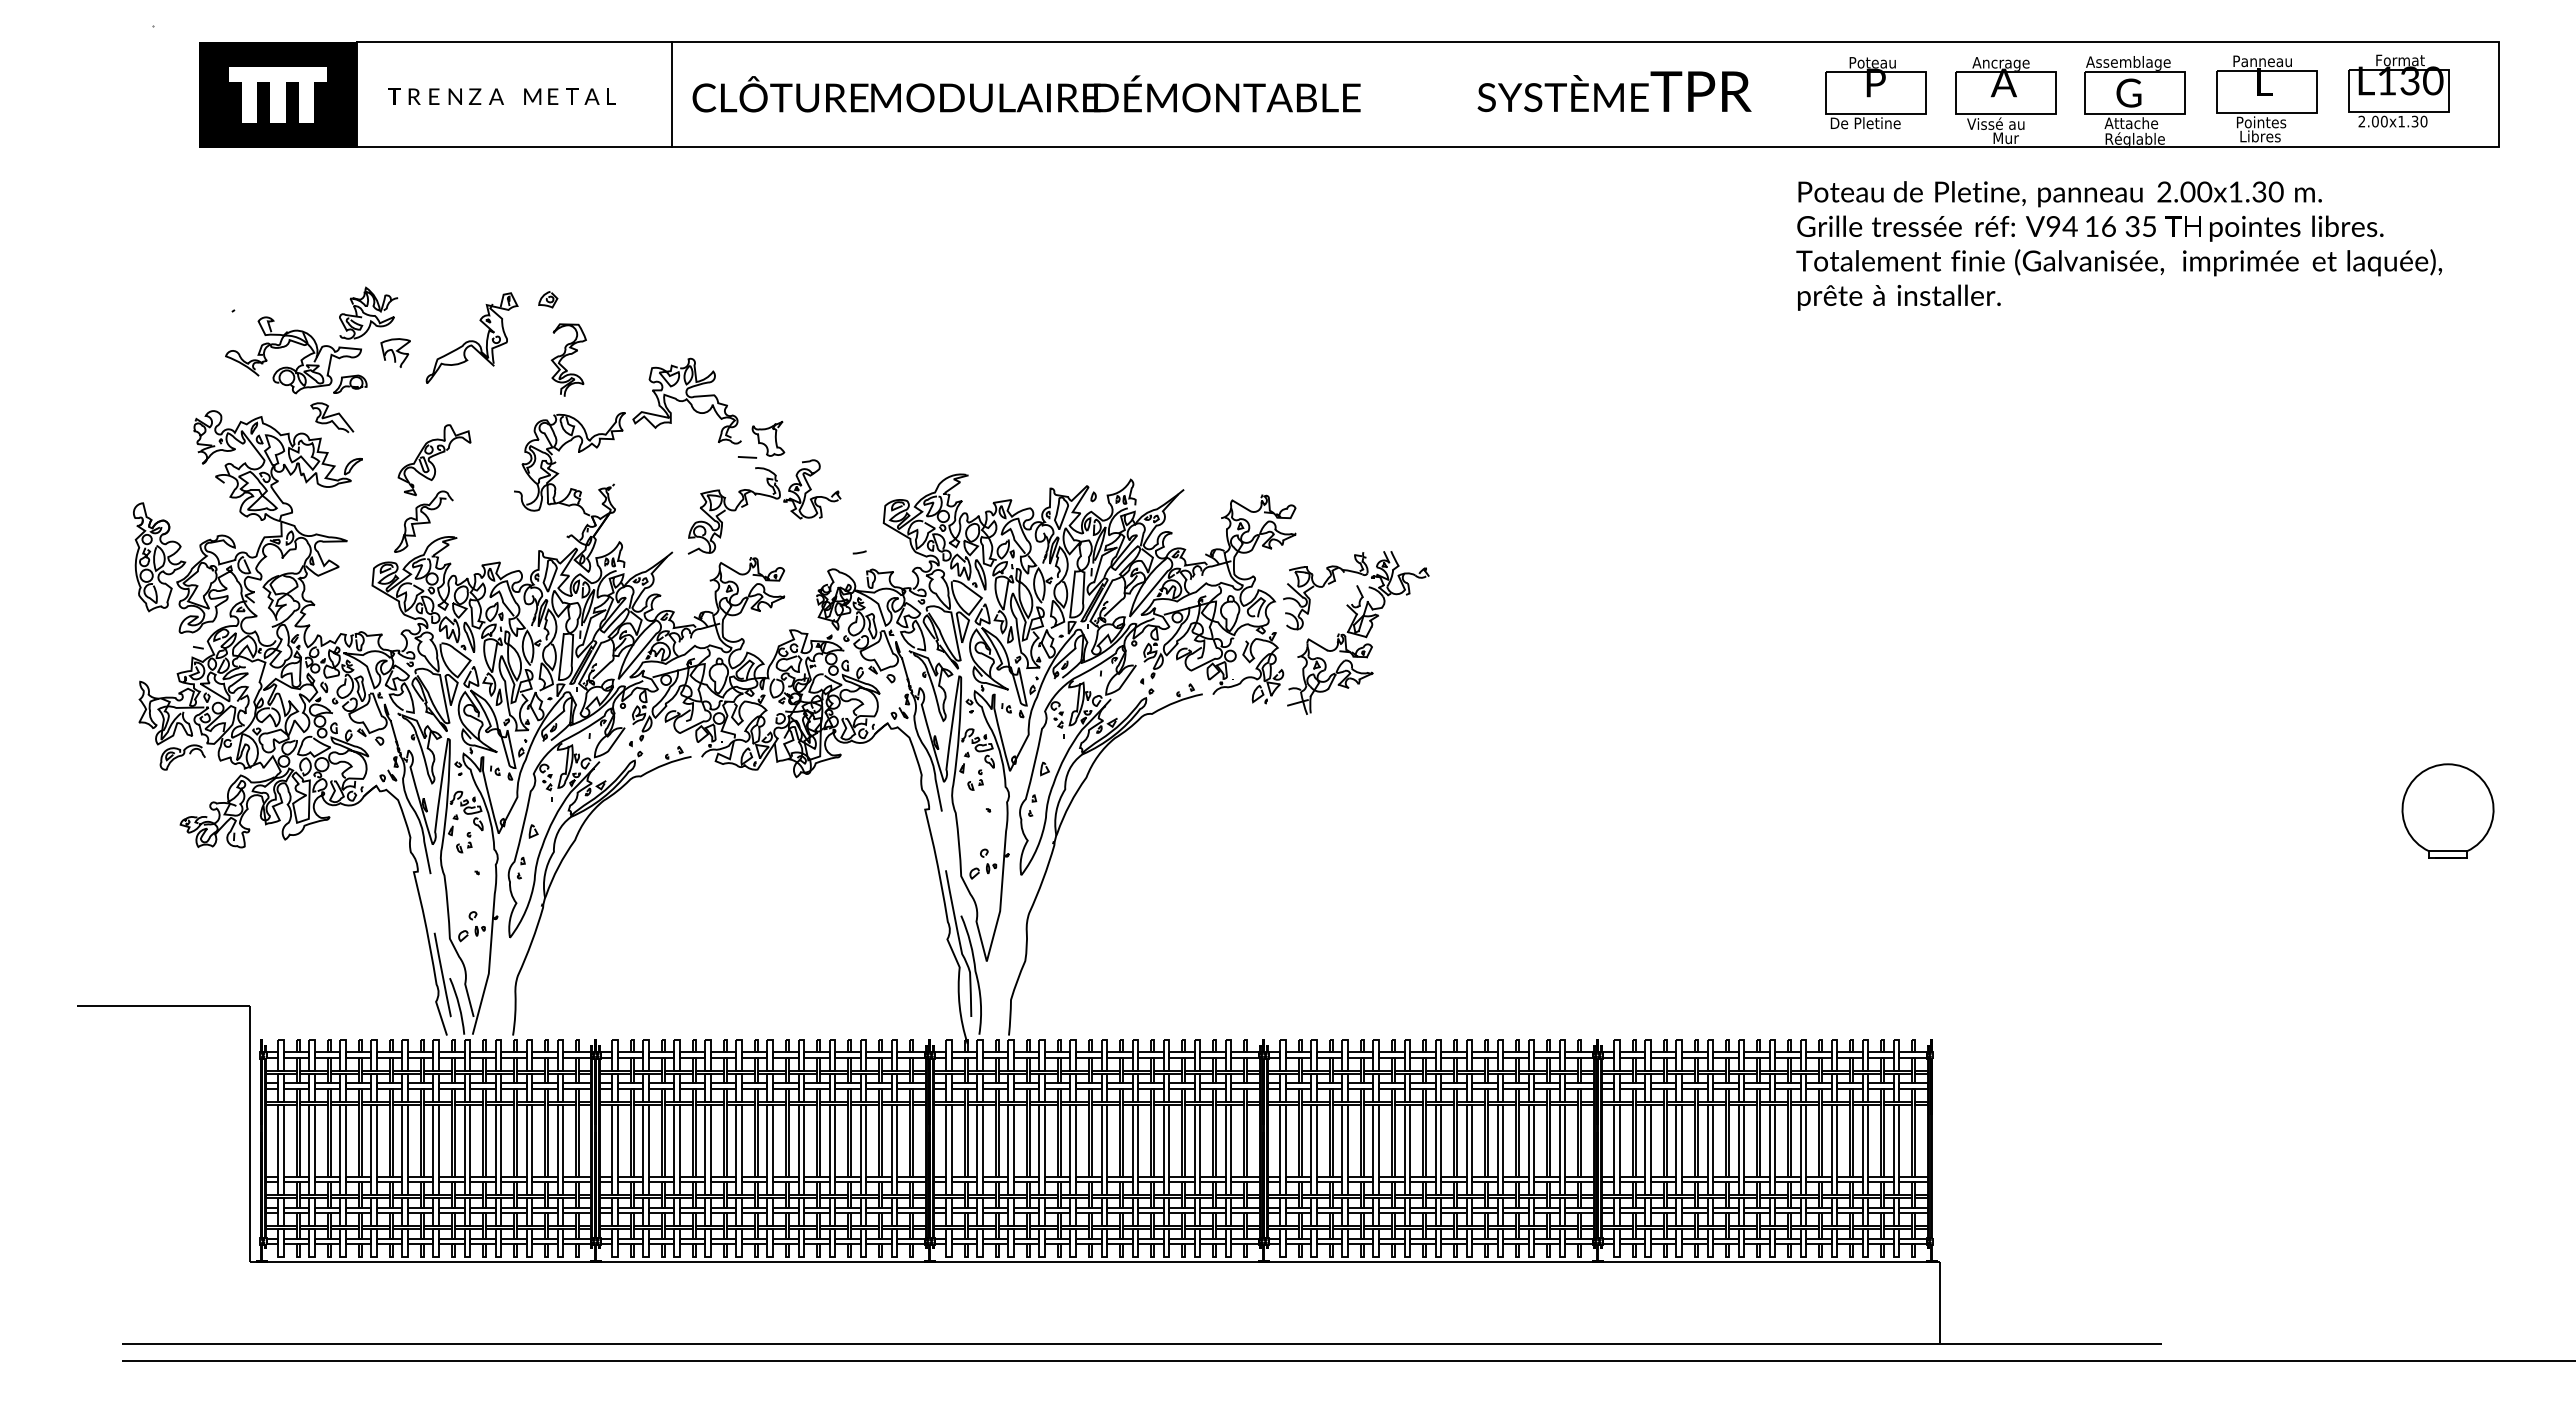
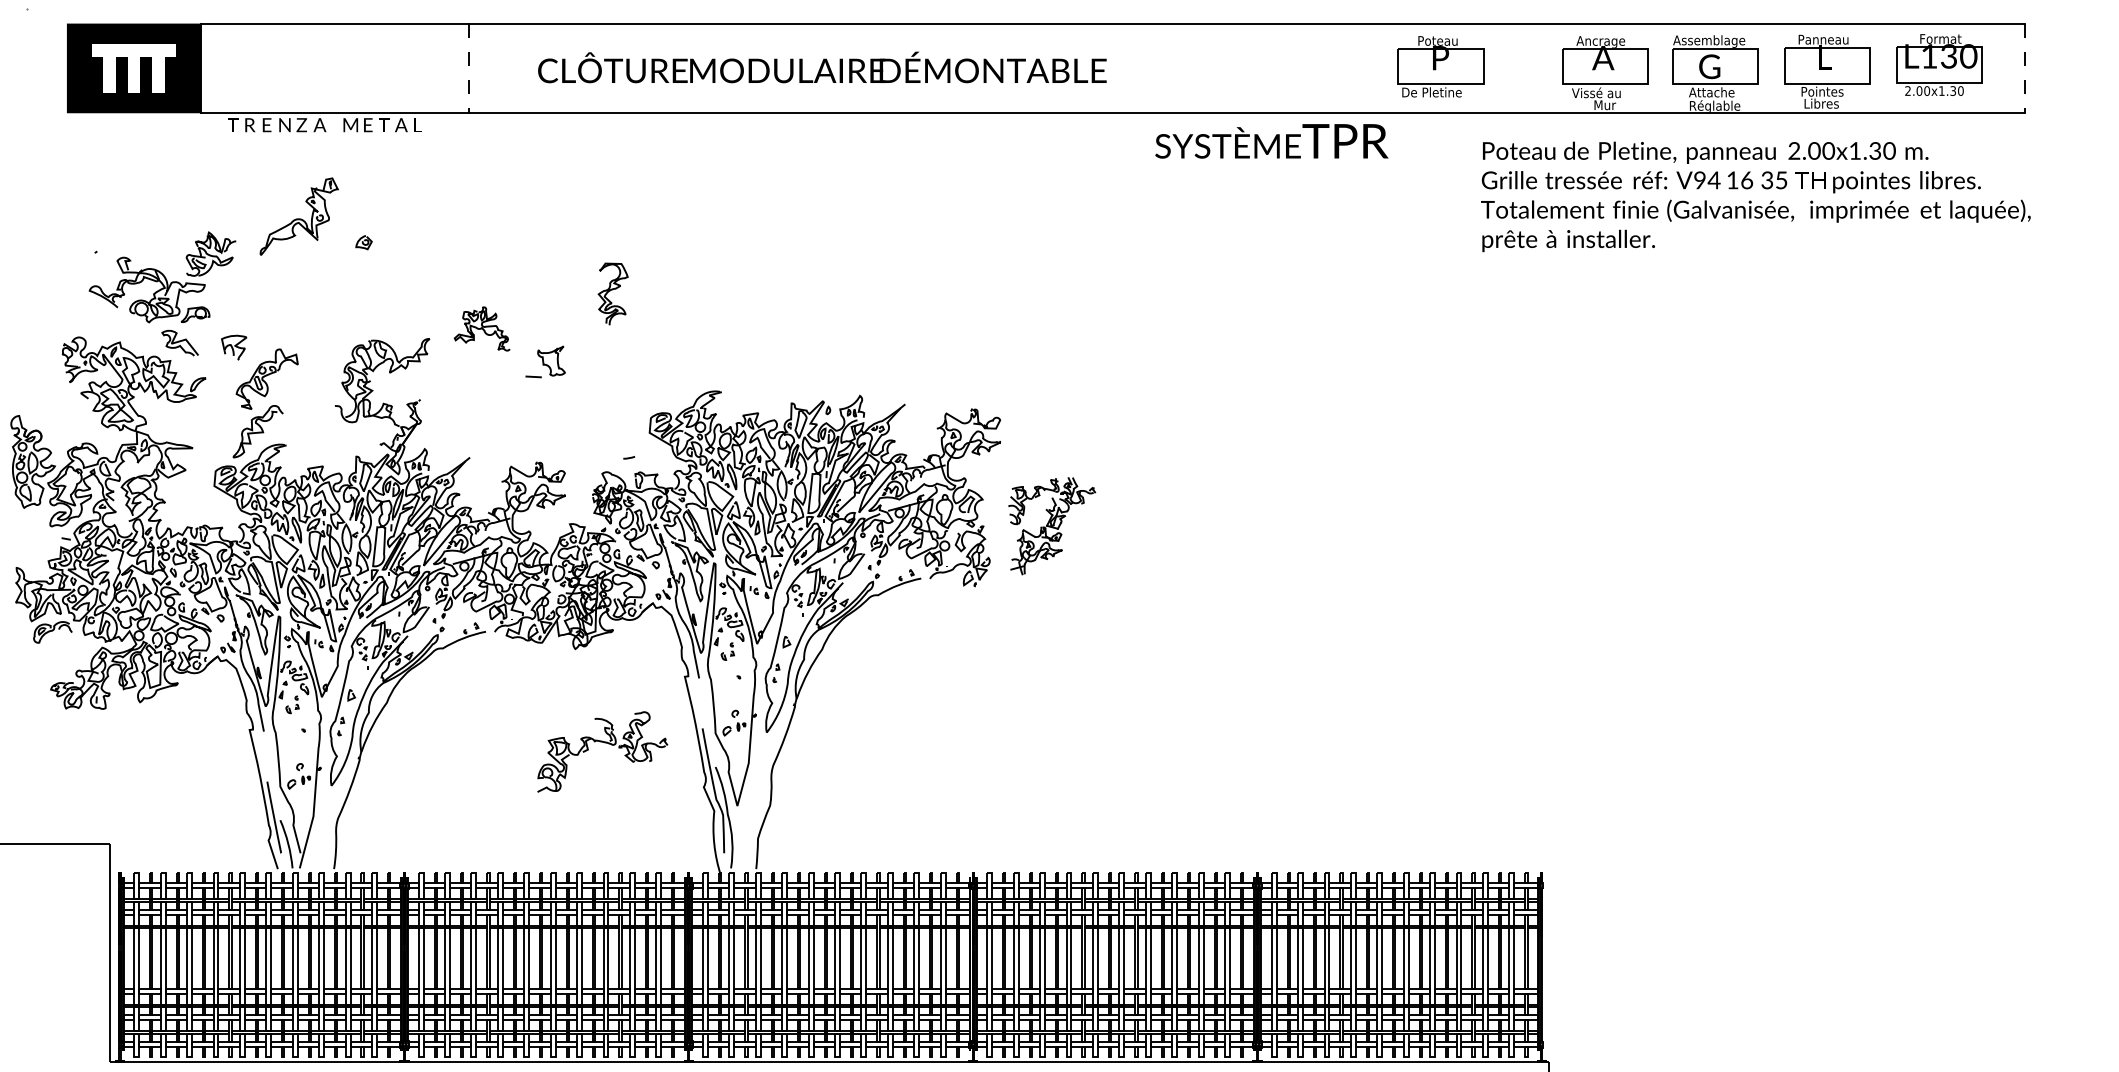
text: (1614, 91) -> (1271, 141), moved
text: (1026, 93) -> (822, 67), moved
part: (1875, 93) -> (1440, 67), moved
line: (671, 95) -> (468, 68), solid -> dashed
line: (2498, 95) -> (2024, 68), solid -> dashed
text: (501, 96) -> (324, 125), moved
text: (2118, 245) -> (1755, 196), moved
part: (471, 337) -> (298, 216), moved
part: (395, 352) -> (234, 347), moved
part: (568, 359) -> (612, 293), moved
part: (686, 400) -> (481, 328), size x0.6
part: (765, 496) -> (603, 743), moved
part: (1356, 632) -> (1052, 525), size x0.7
part: (2447, 810) -> (1980, 677), removed

